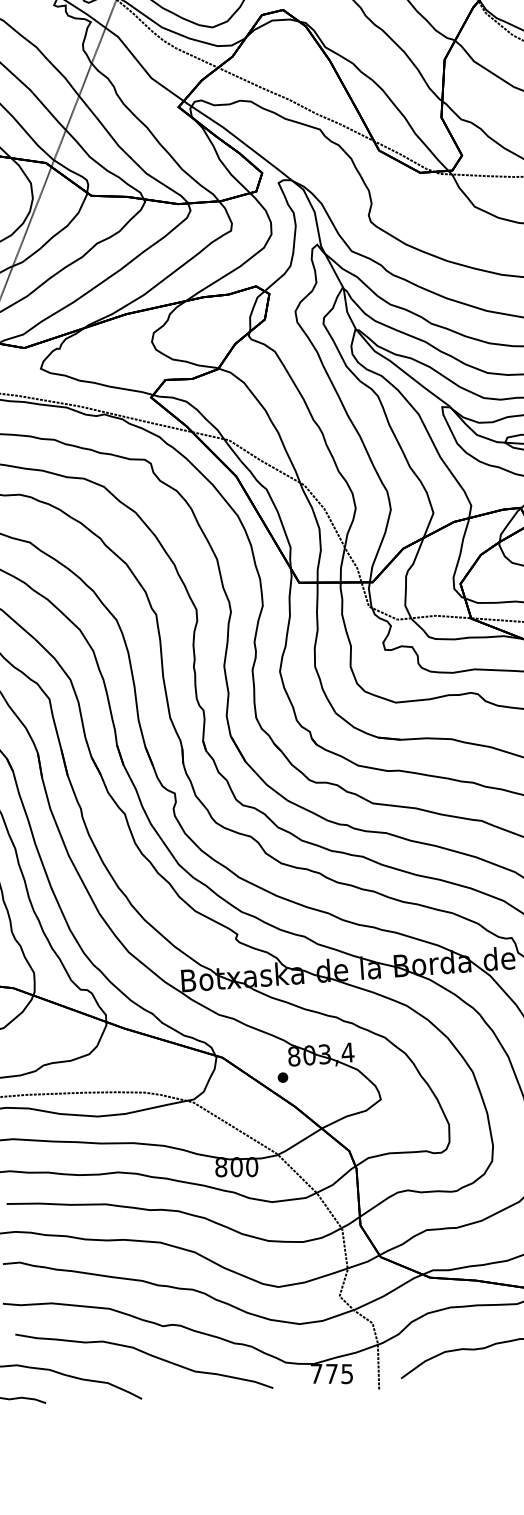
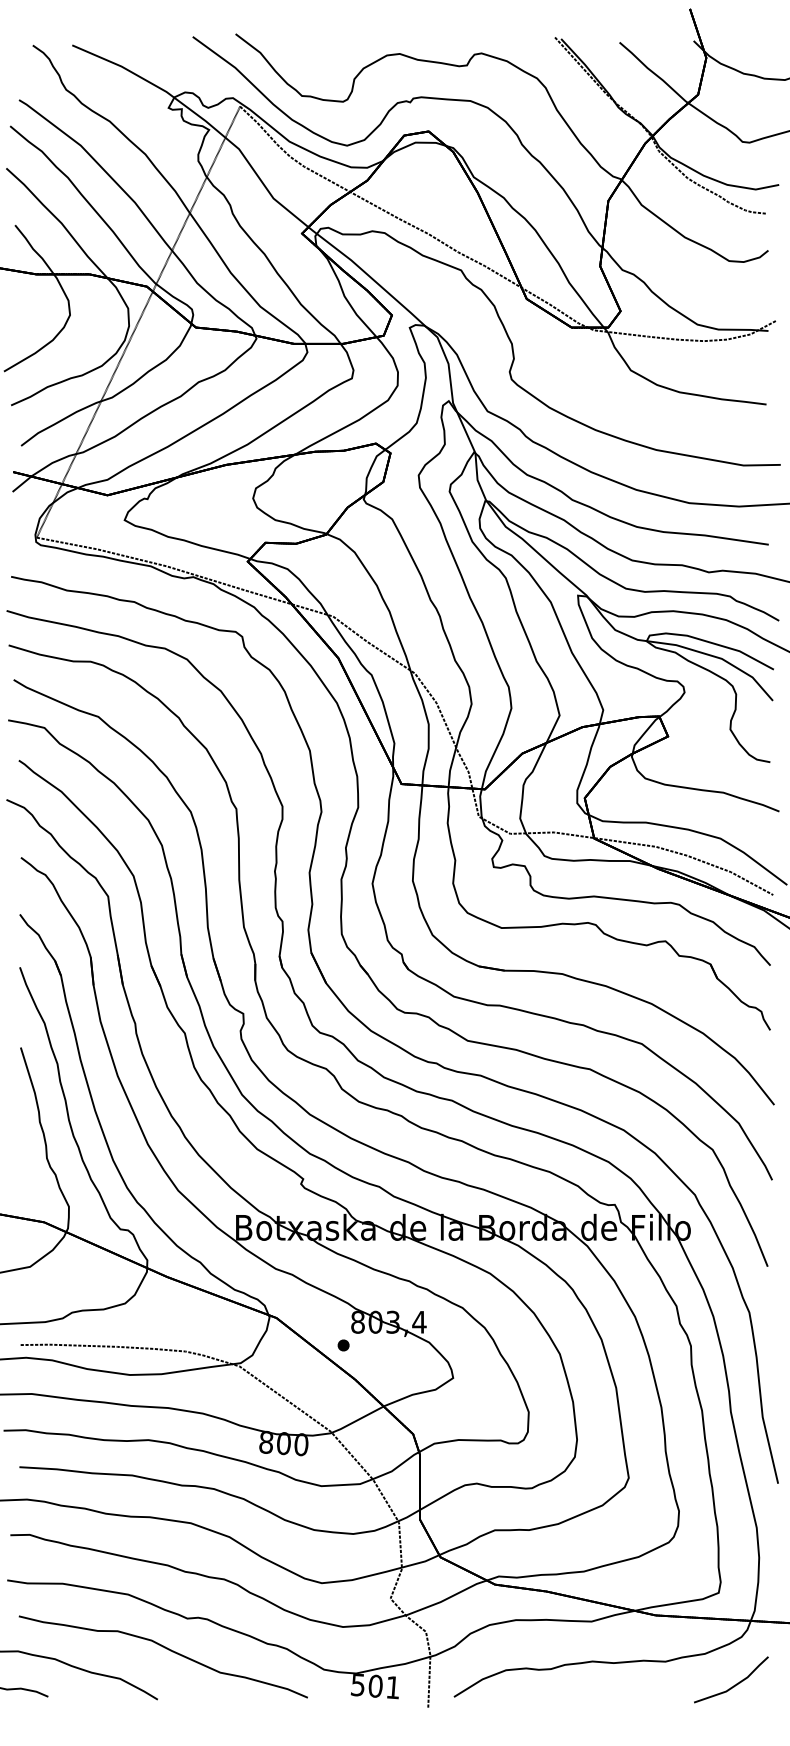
text: (330, 1374) -> (374, 1686), 775 -> 501

